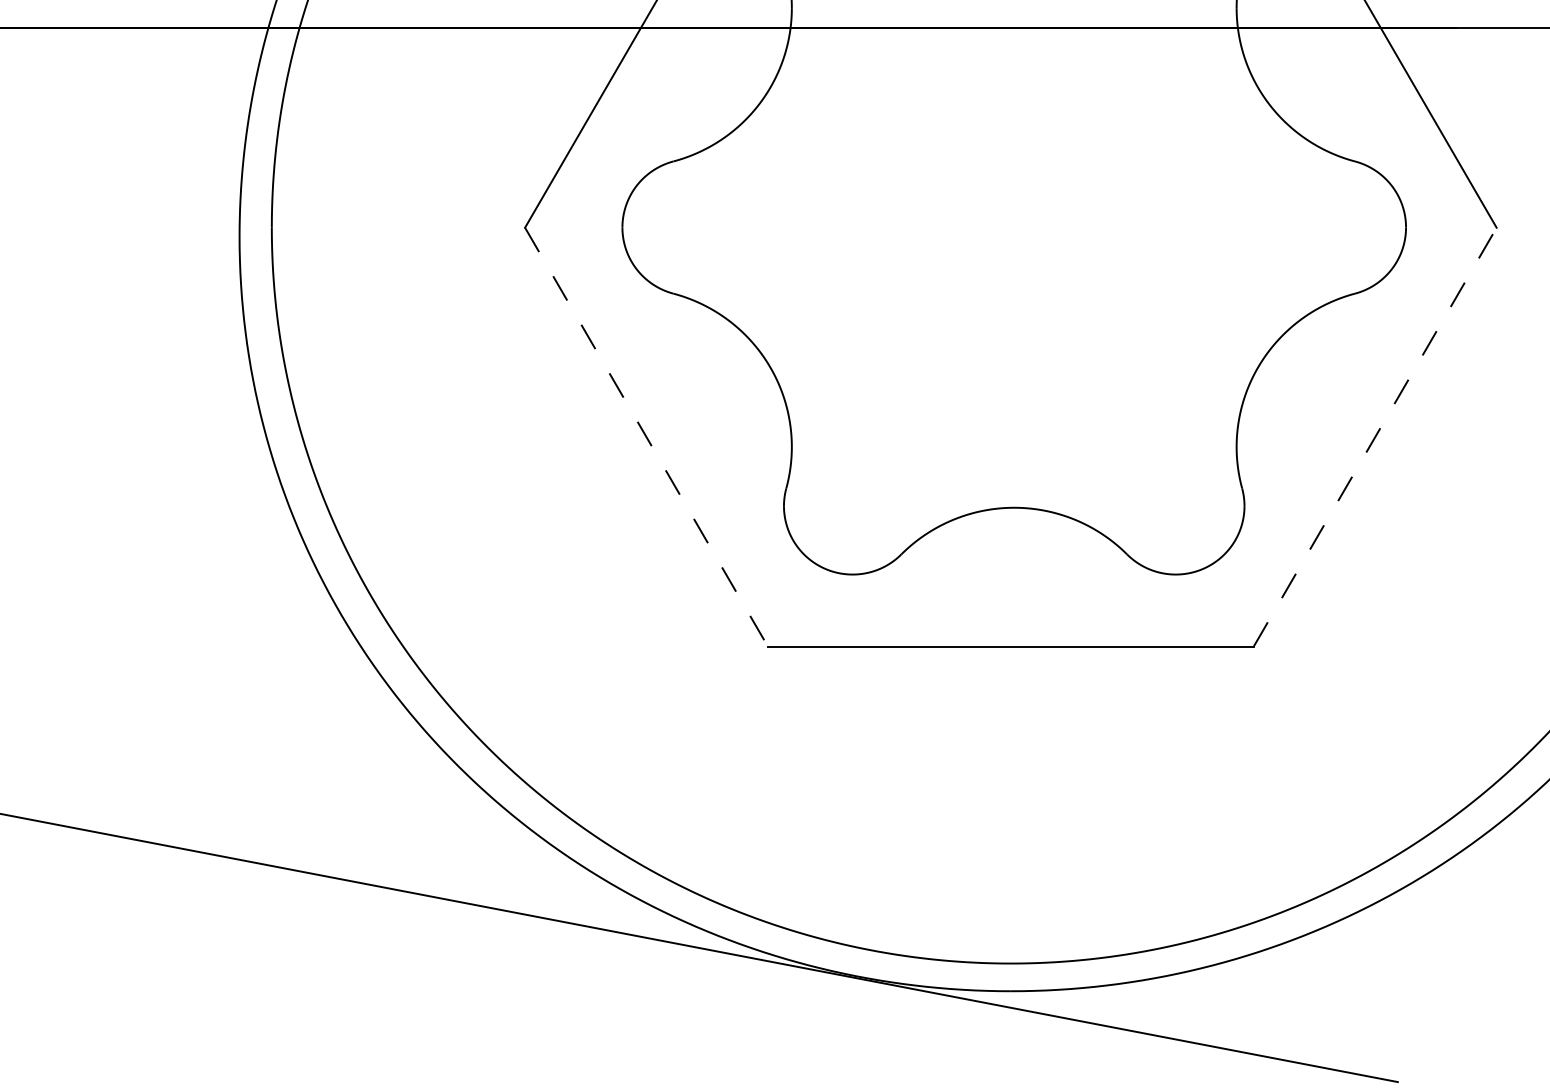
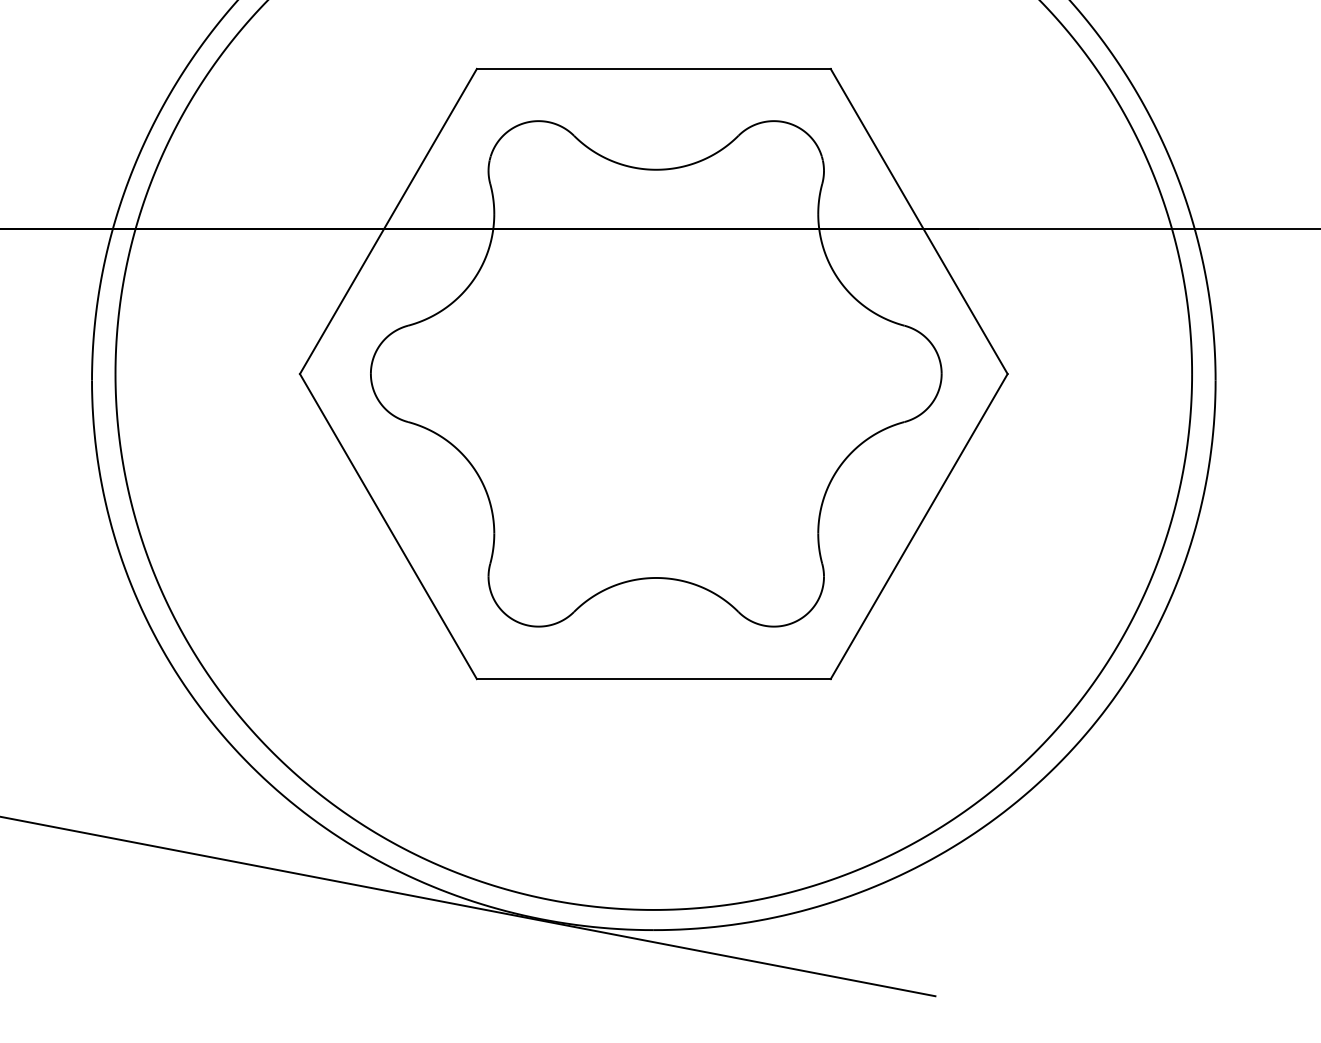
line: (1375, 437) -> (919, 526), dashed -> solid
line: (646, 438) -> (388, 527), dashed -> solid

